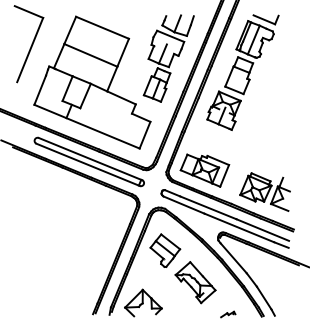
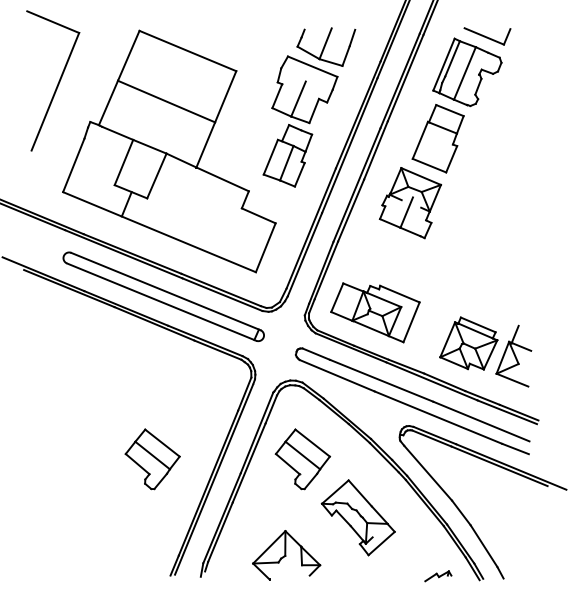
part: (83, 250) -> (153, 458), added
part: (143, 302) -> (286, 554), moved
part: (228, 314) -> (438, 576), moved

